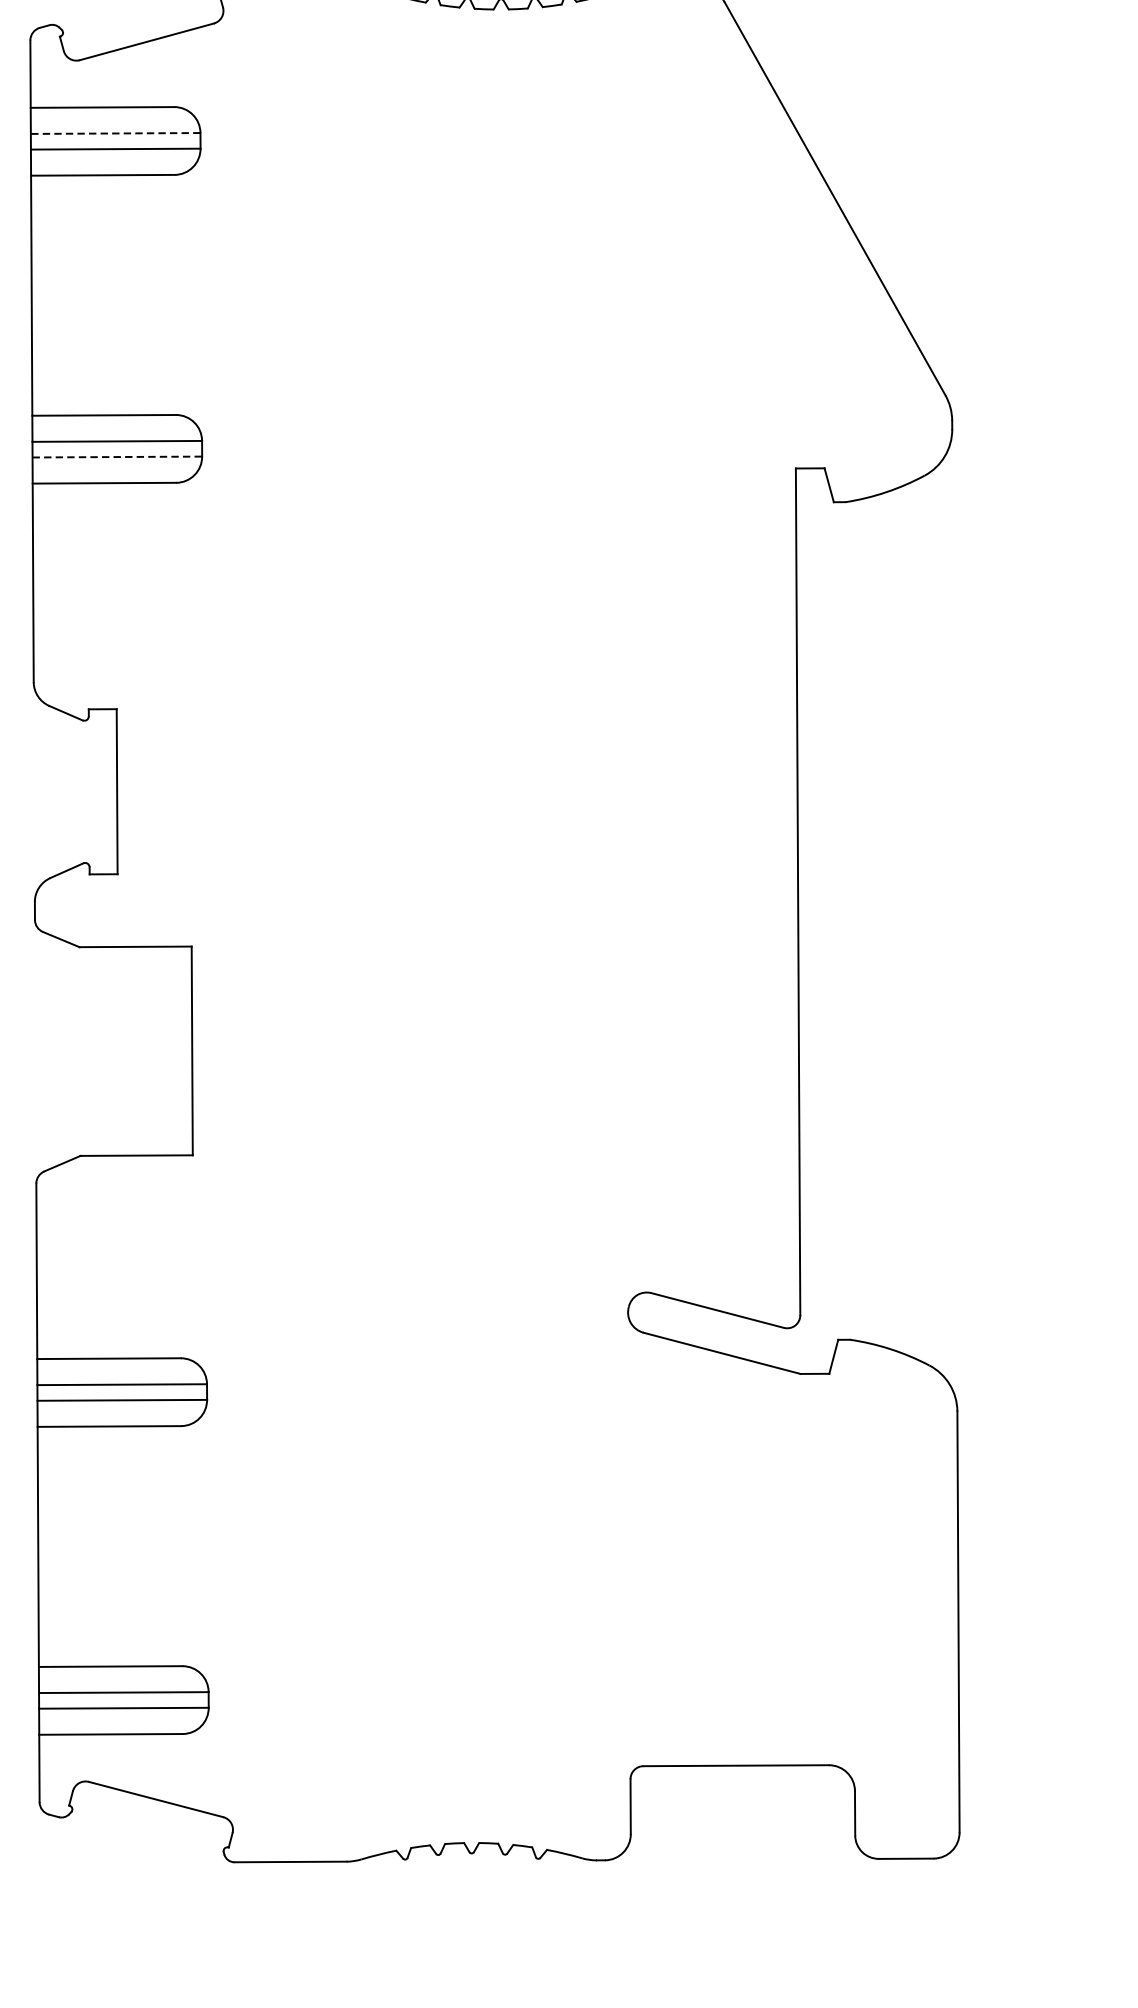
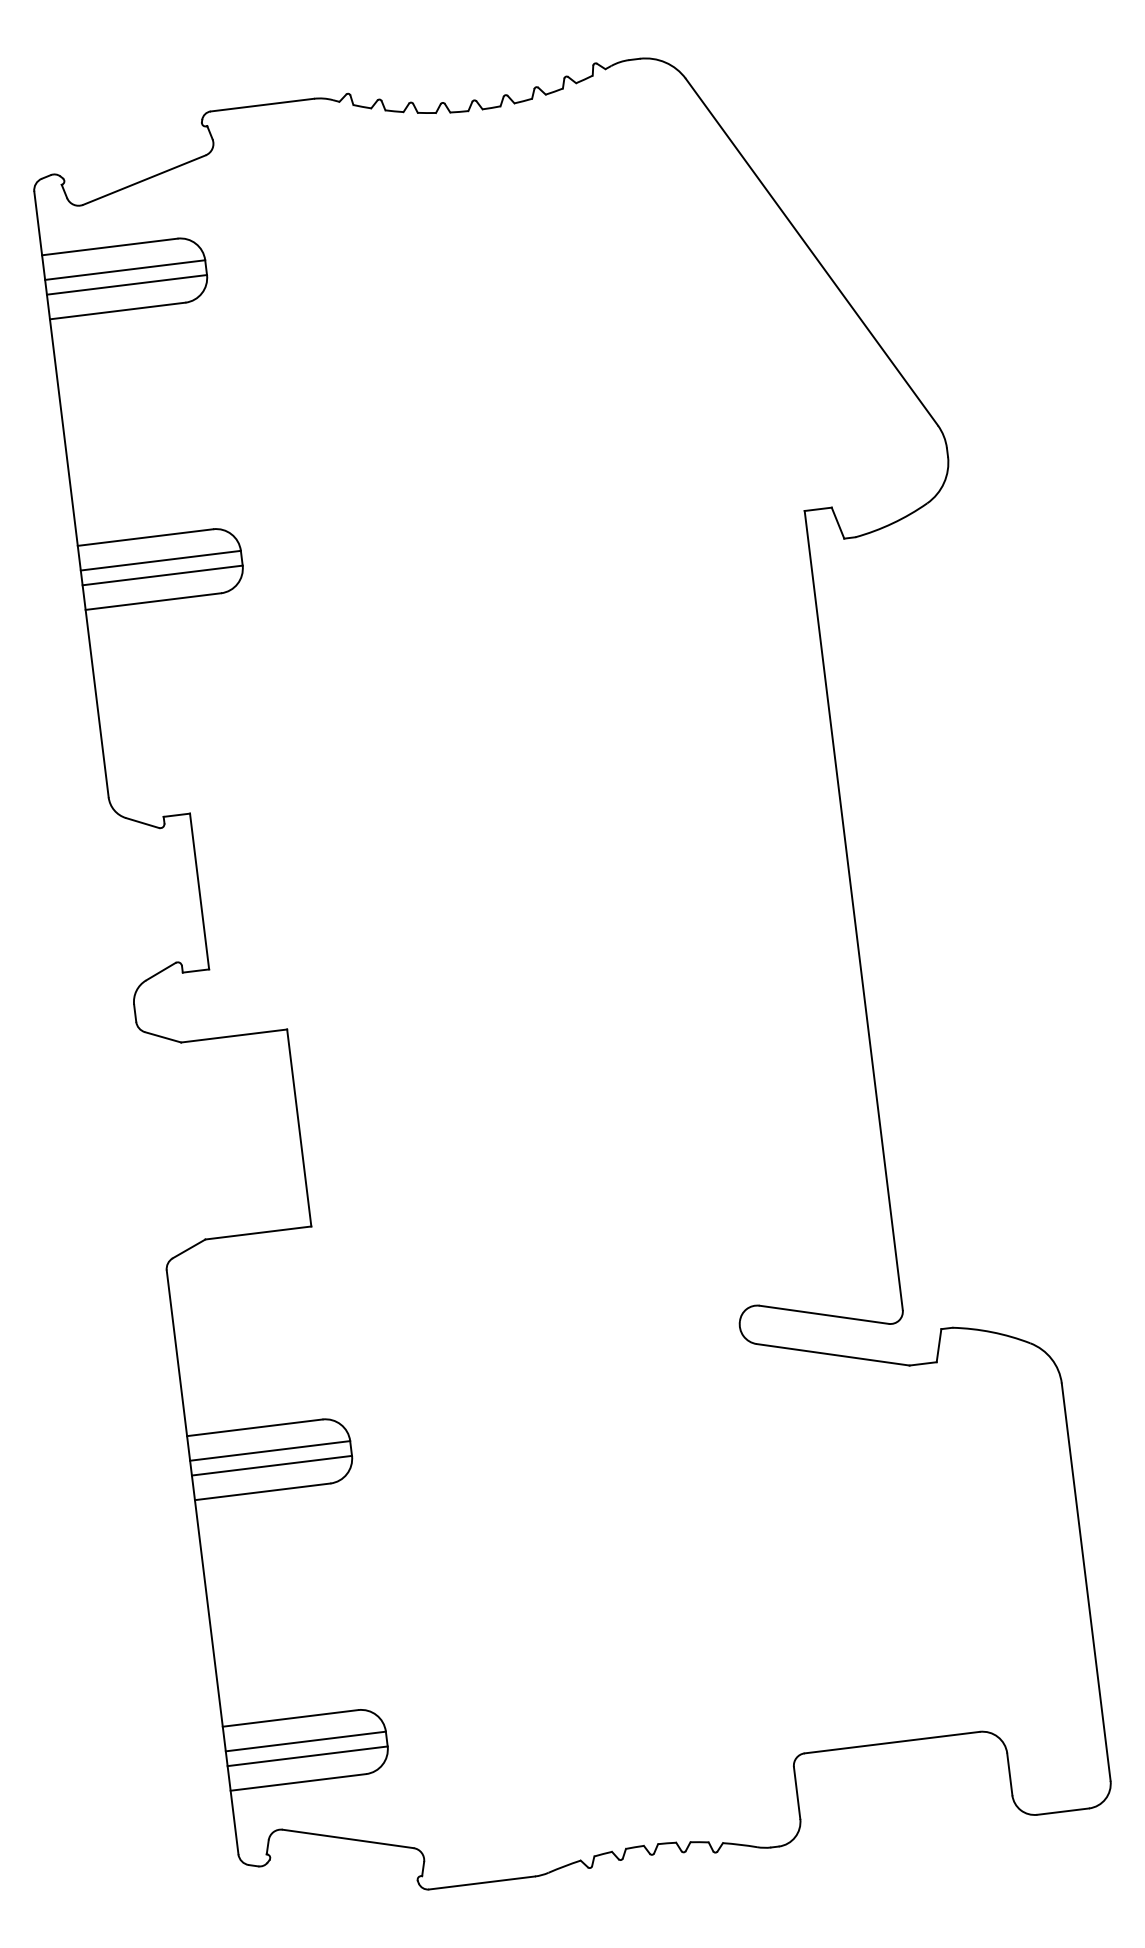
line: (115, 133) -> (125, 270), dashed -> solid
line: (117, 457) -> (162, 575), dashed -> solid

